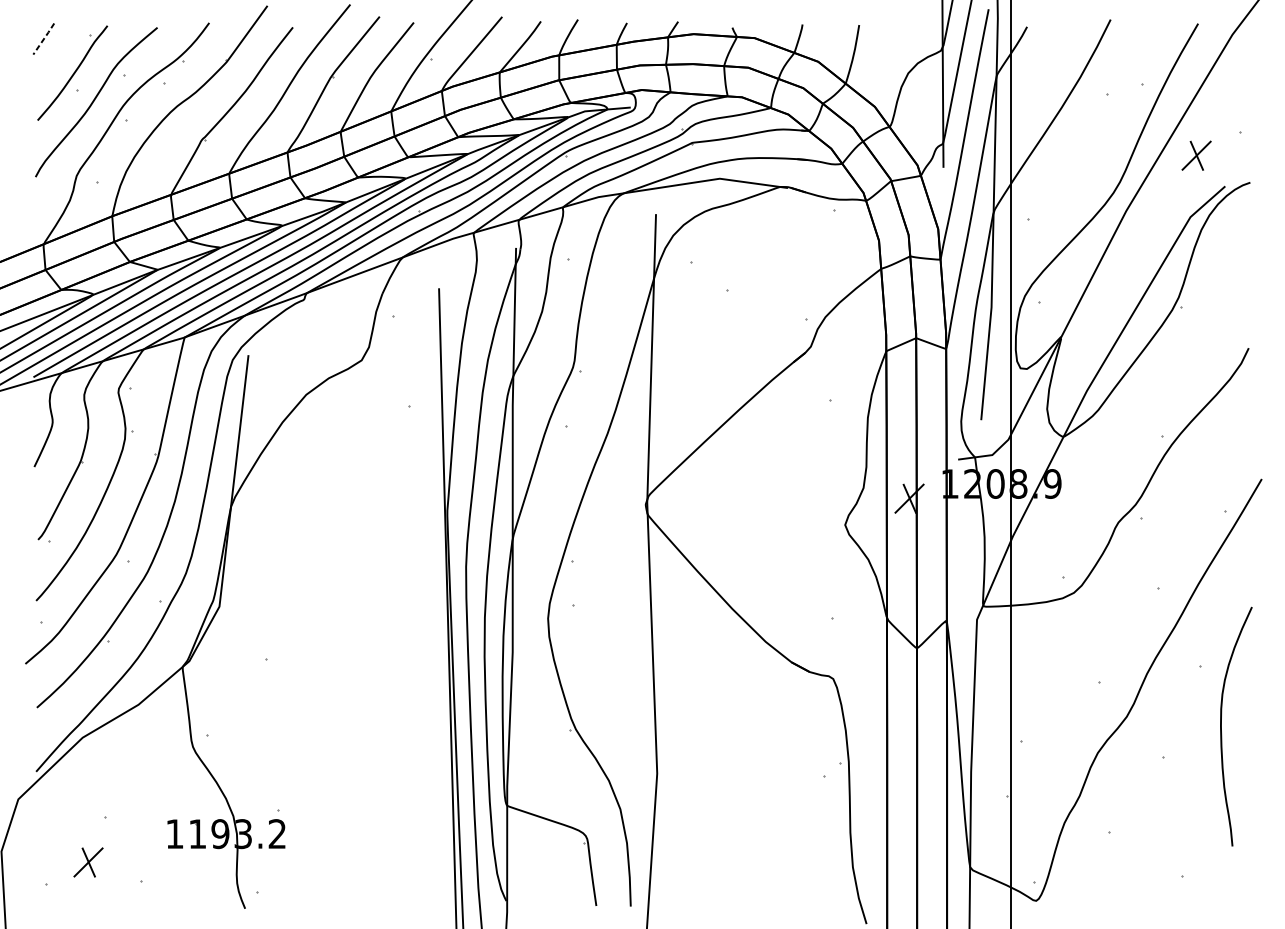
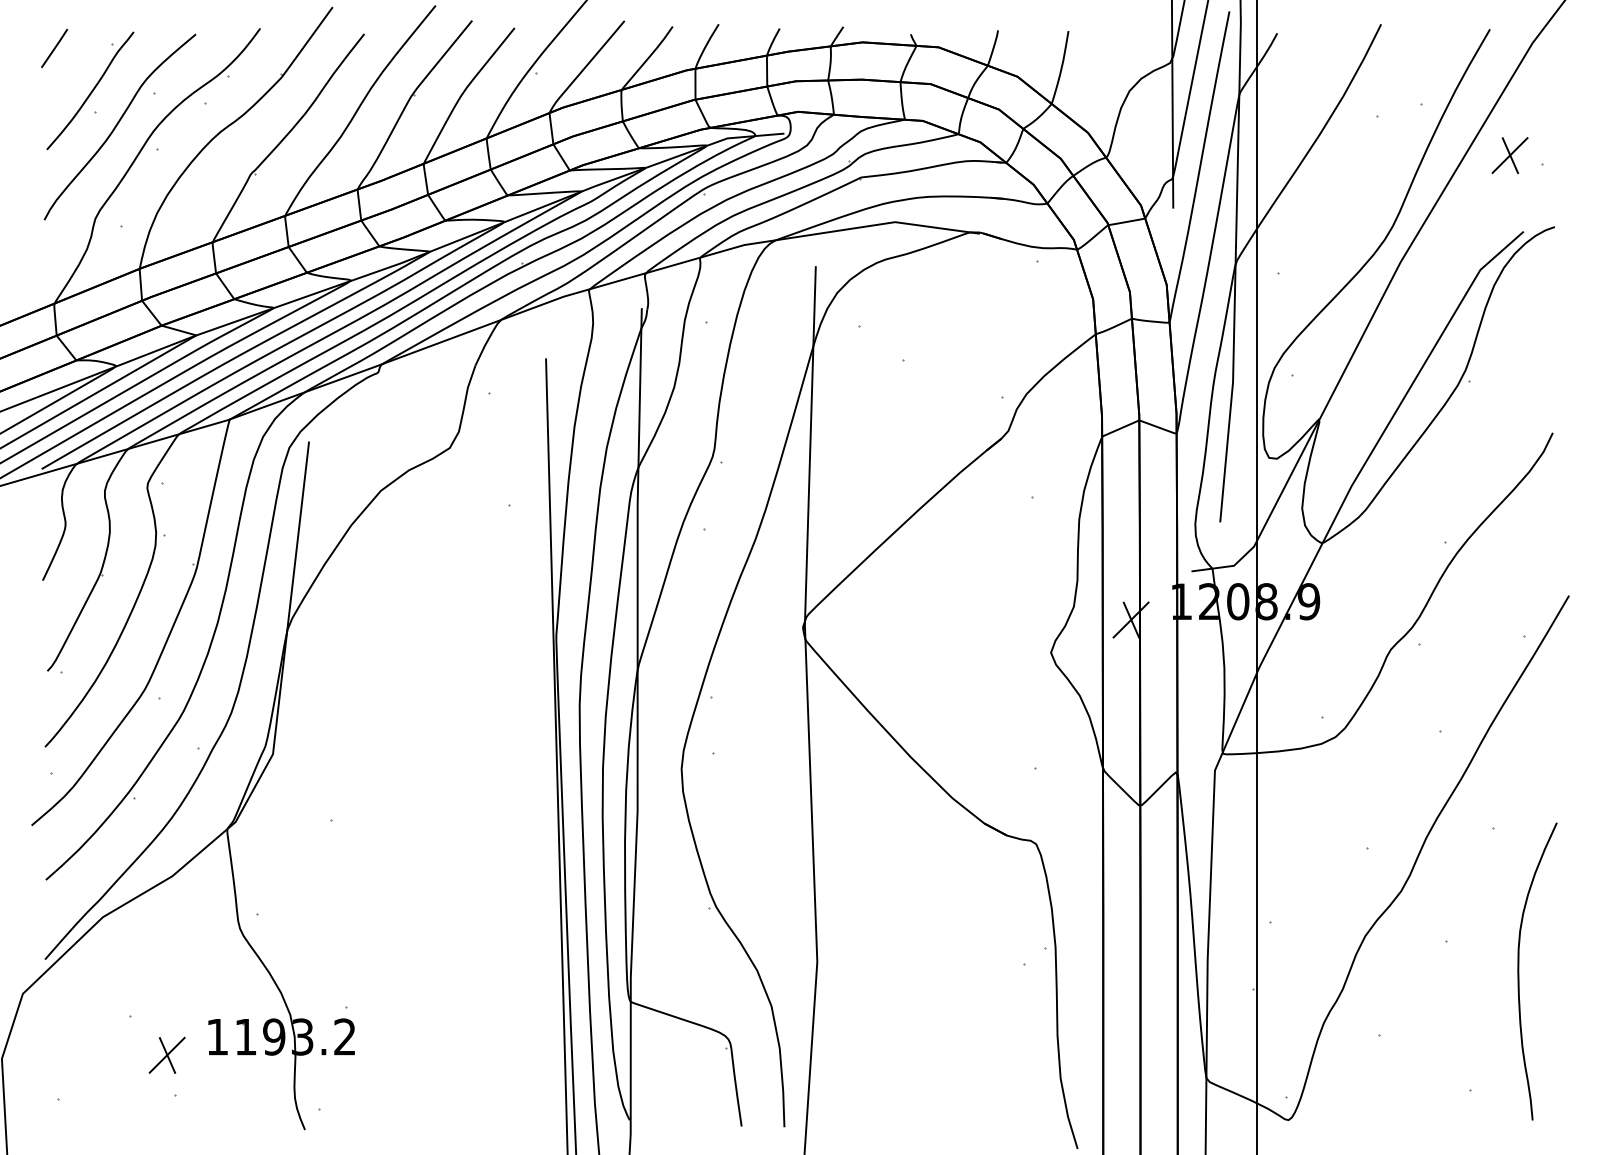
line: (43, 39) -> (54, 48), dashed -> solid
part: (1196, 155) -> (1509, 155), moved
curve: (1221, 726) -> (1519, 971), moved
part: (88, 861) -> (166, 1054), moved

